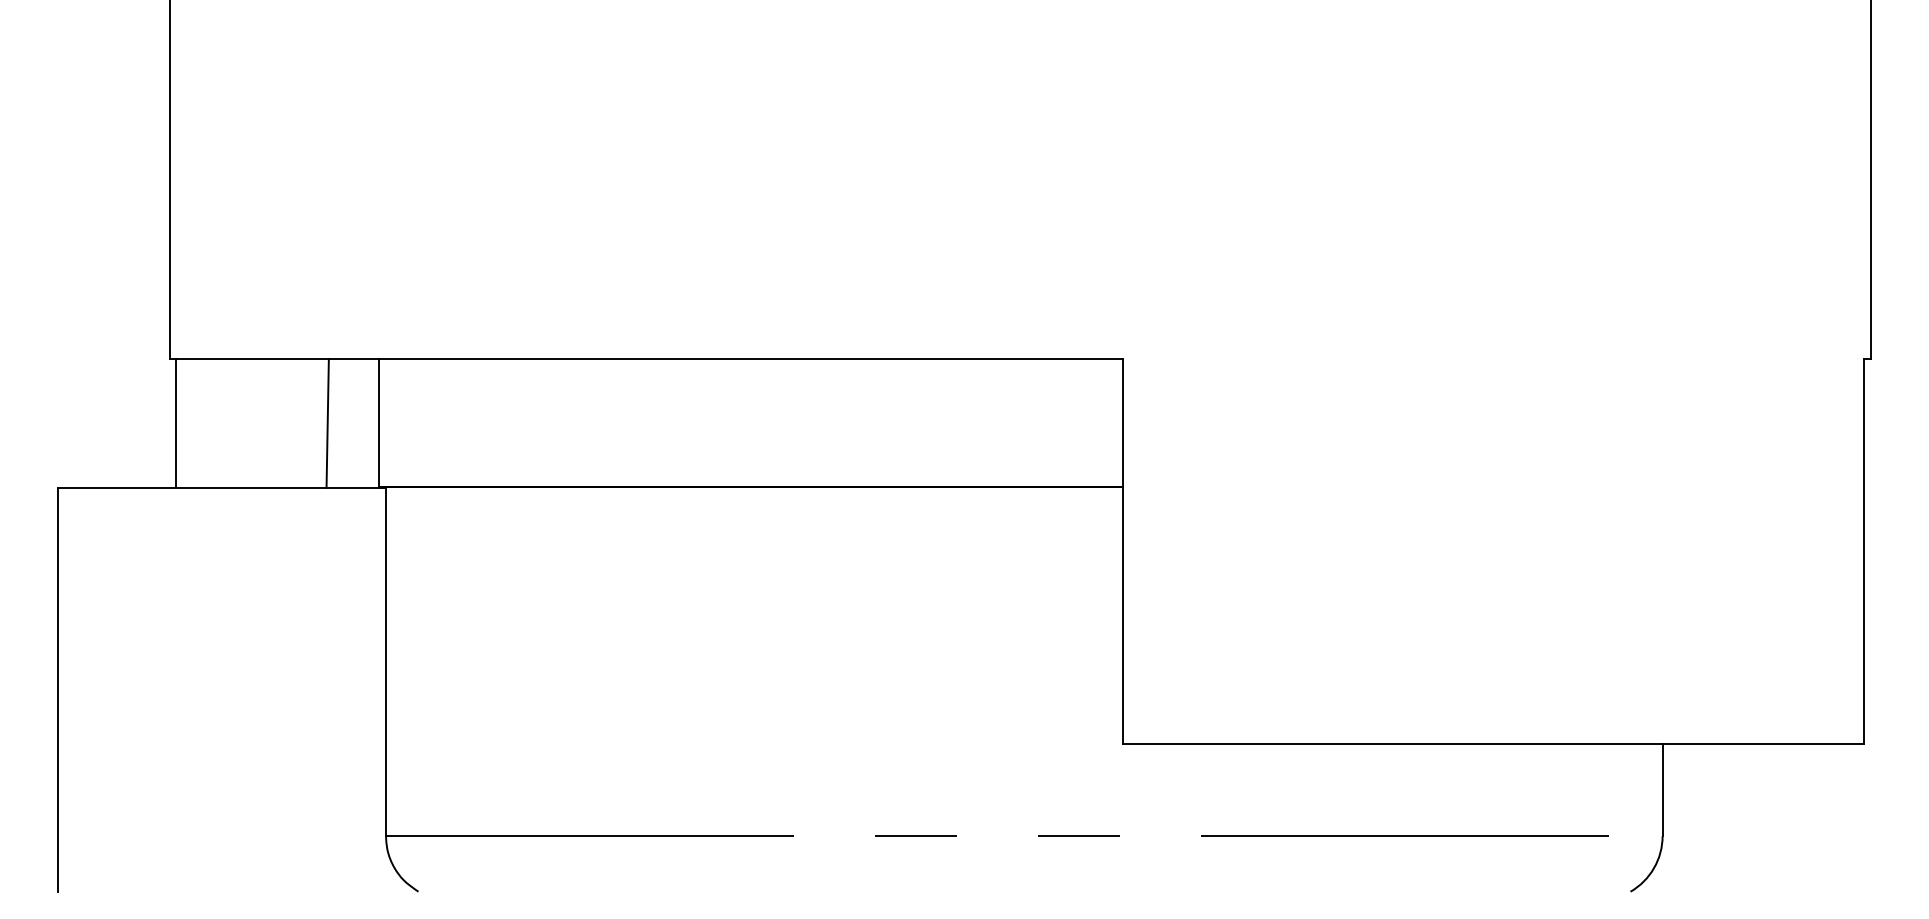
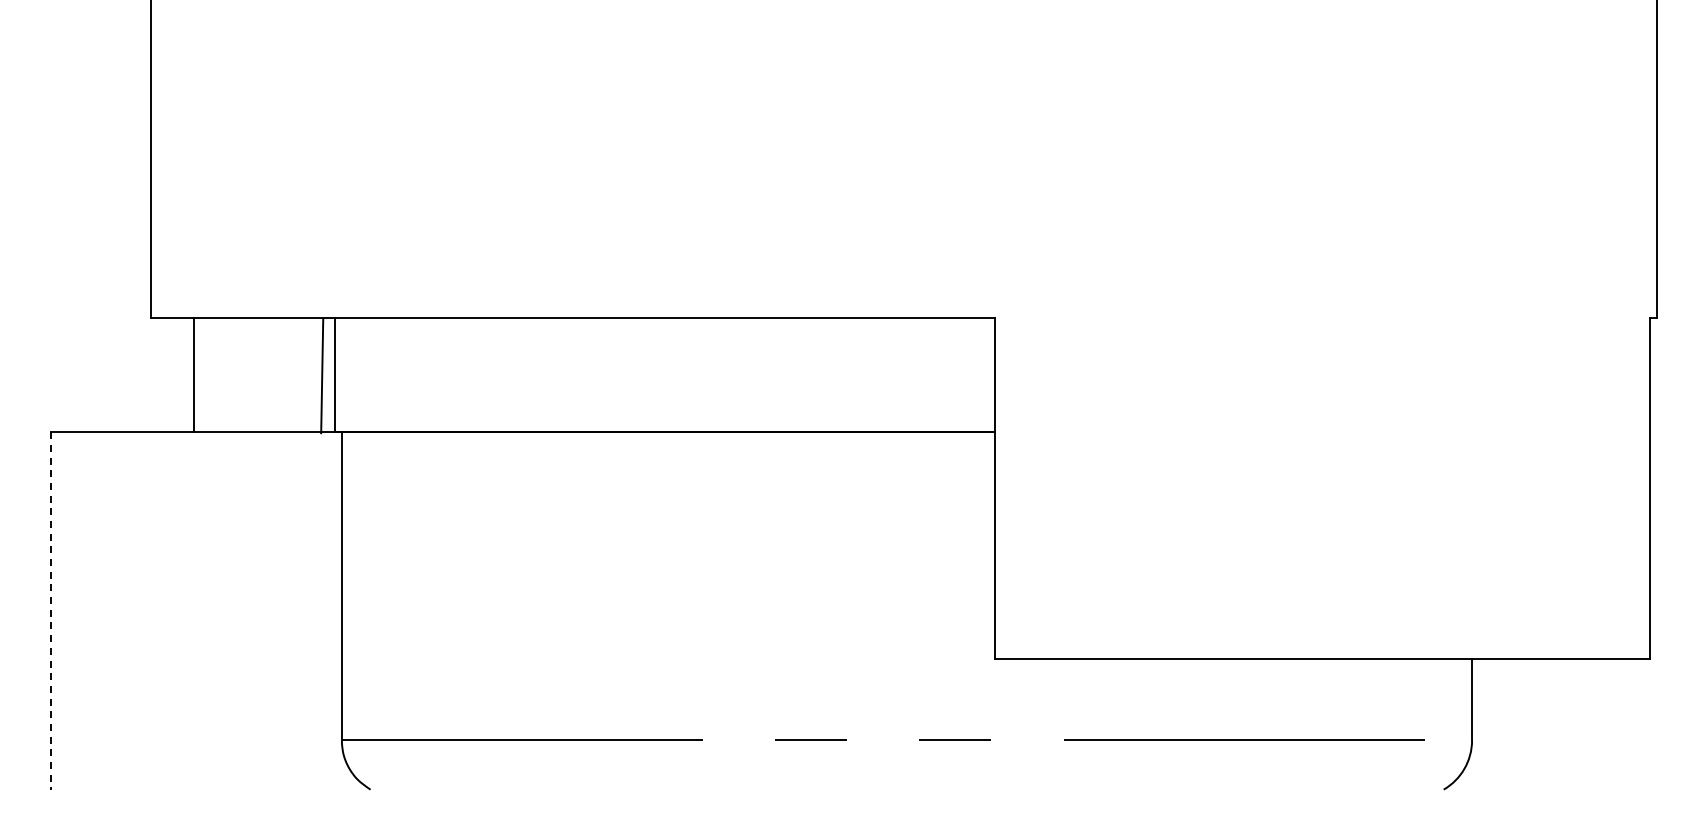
line: (176, 422) -> (194, 374), moved
line: (328, 422) -> (322, 375), moved
line: (58, 689) -> (51, 610), solid -> dashed

